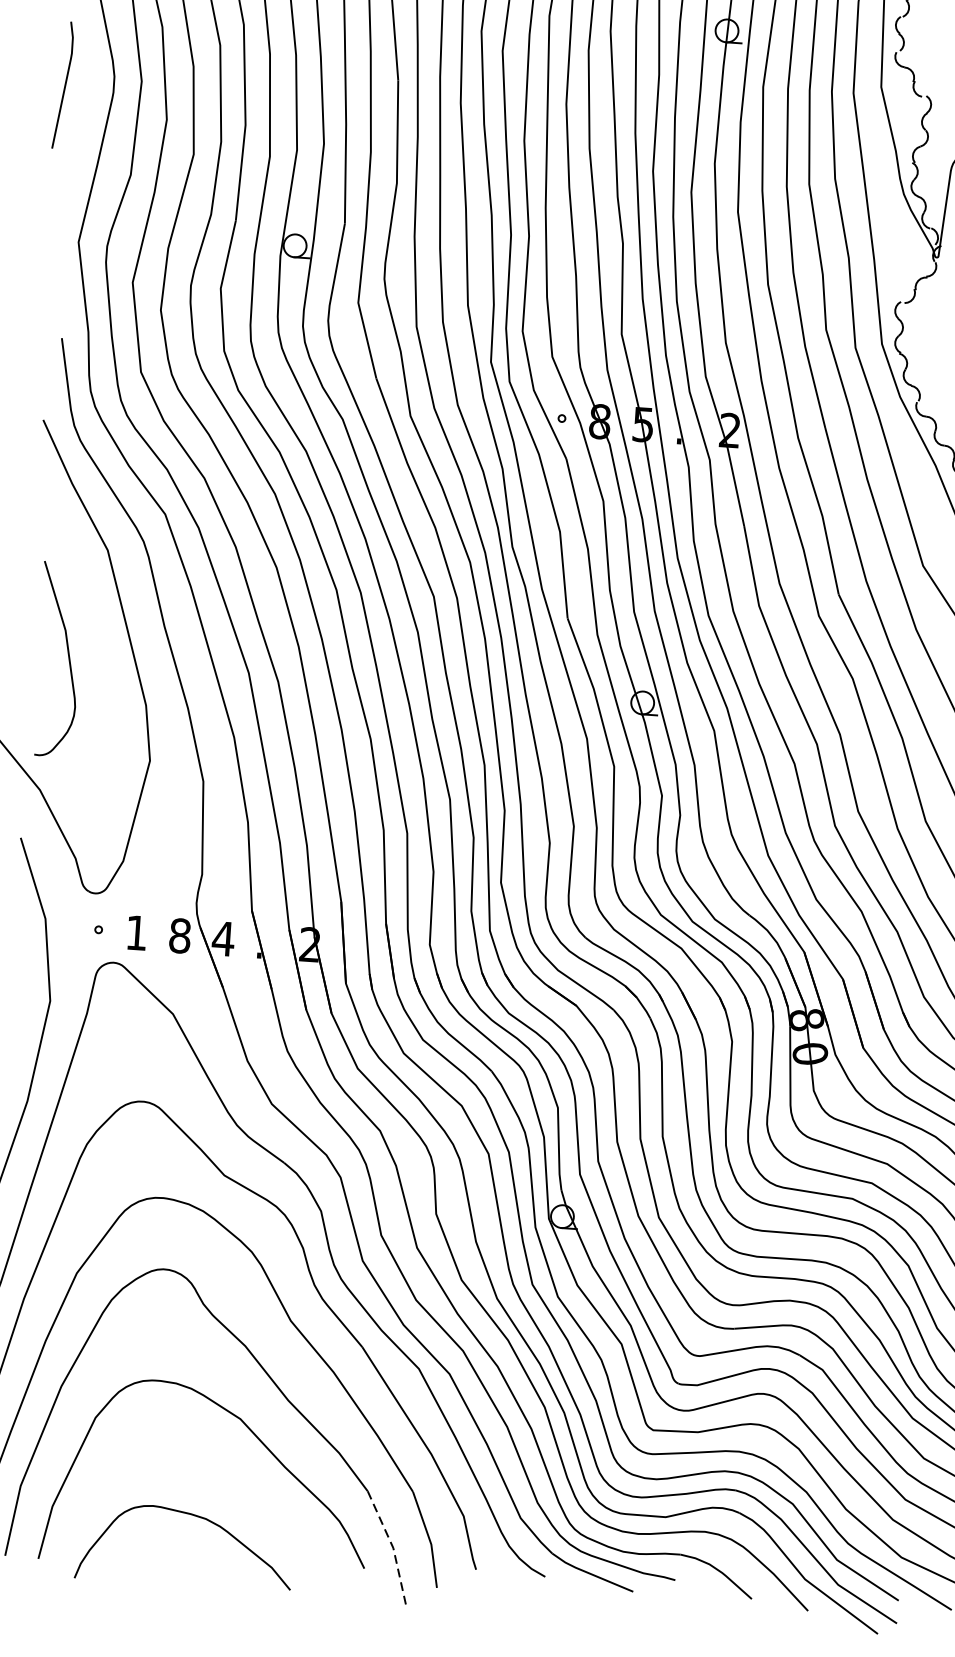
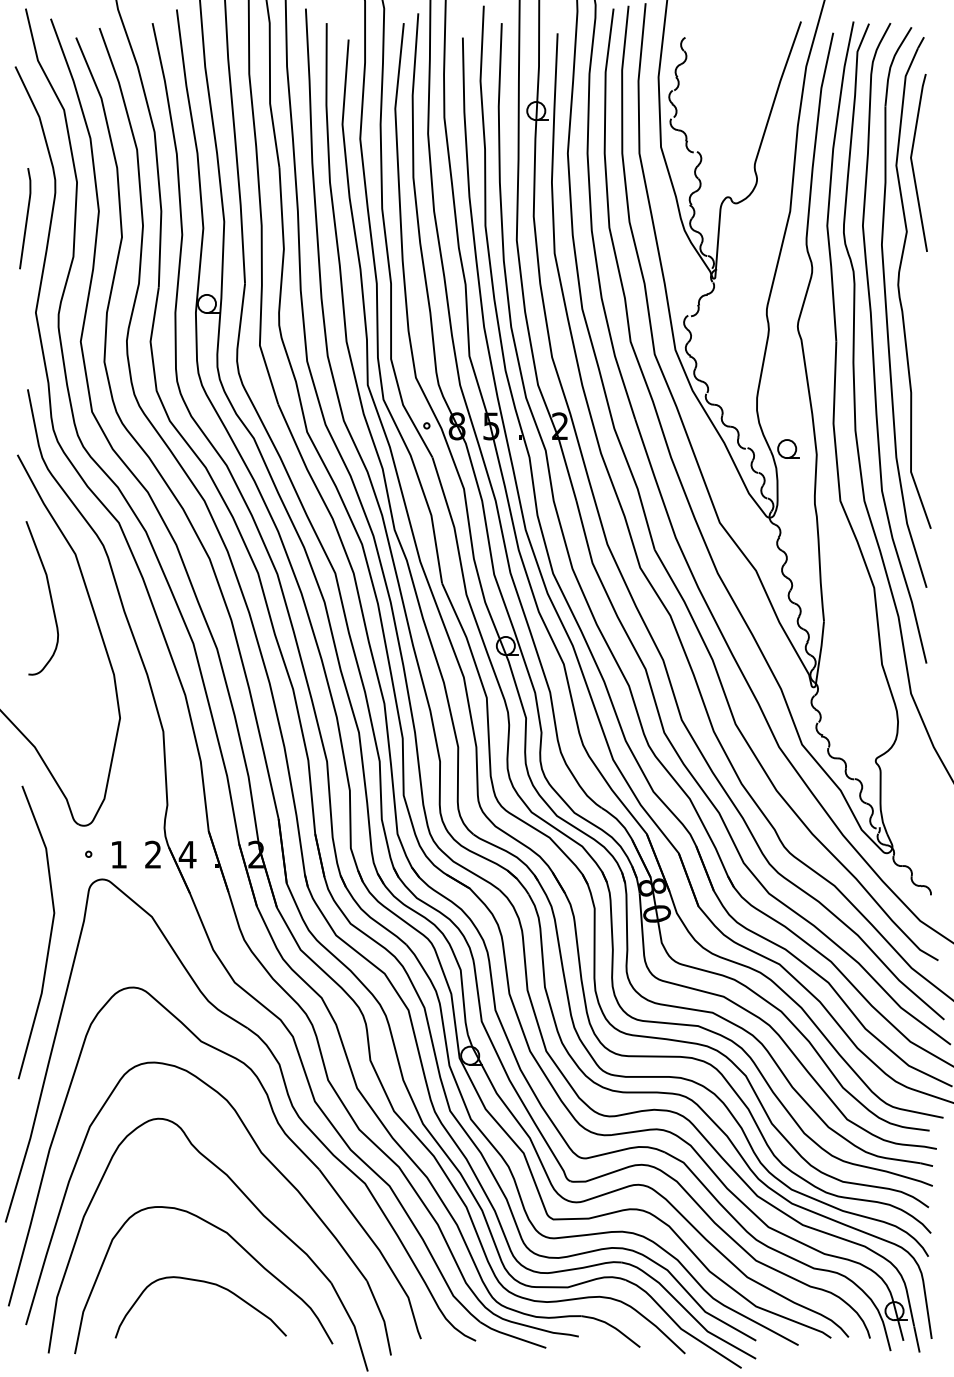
line: (64, 85) -> (26, 218), moved
curve: (67, 656) -> (49, 595), moved
text: (180, 935) -> (153, 854), 8 -> 2
curve: (193, 1516) -> (206, 1283), moved
line: (393, 1548) -> (354, 1326), dashed -> solid

